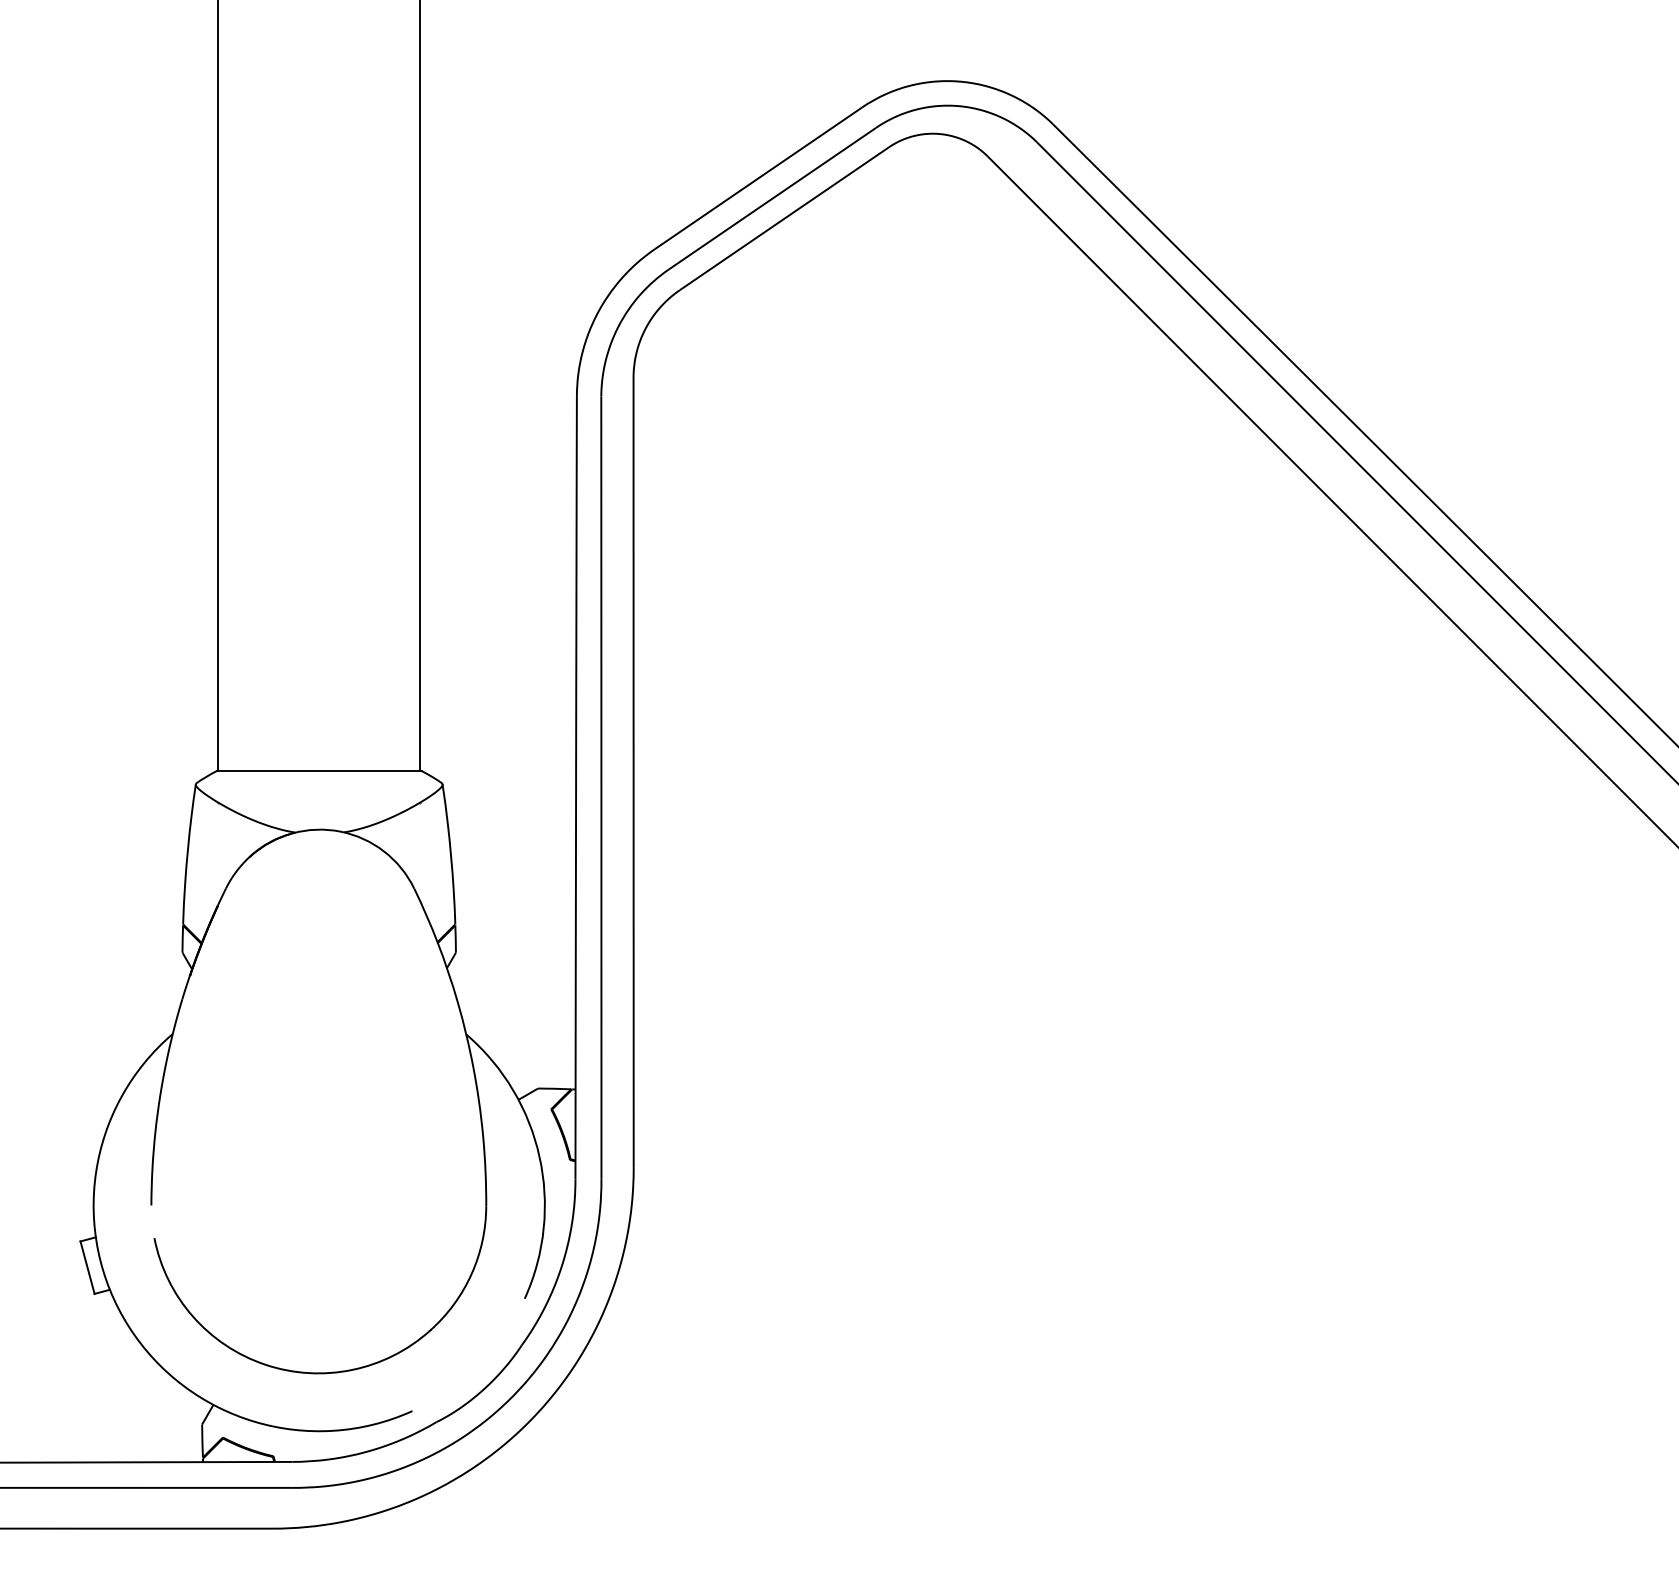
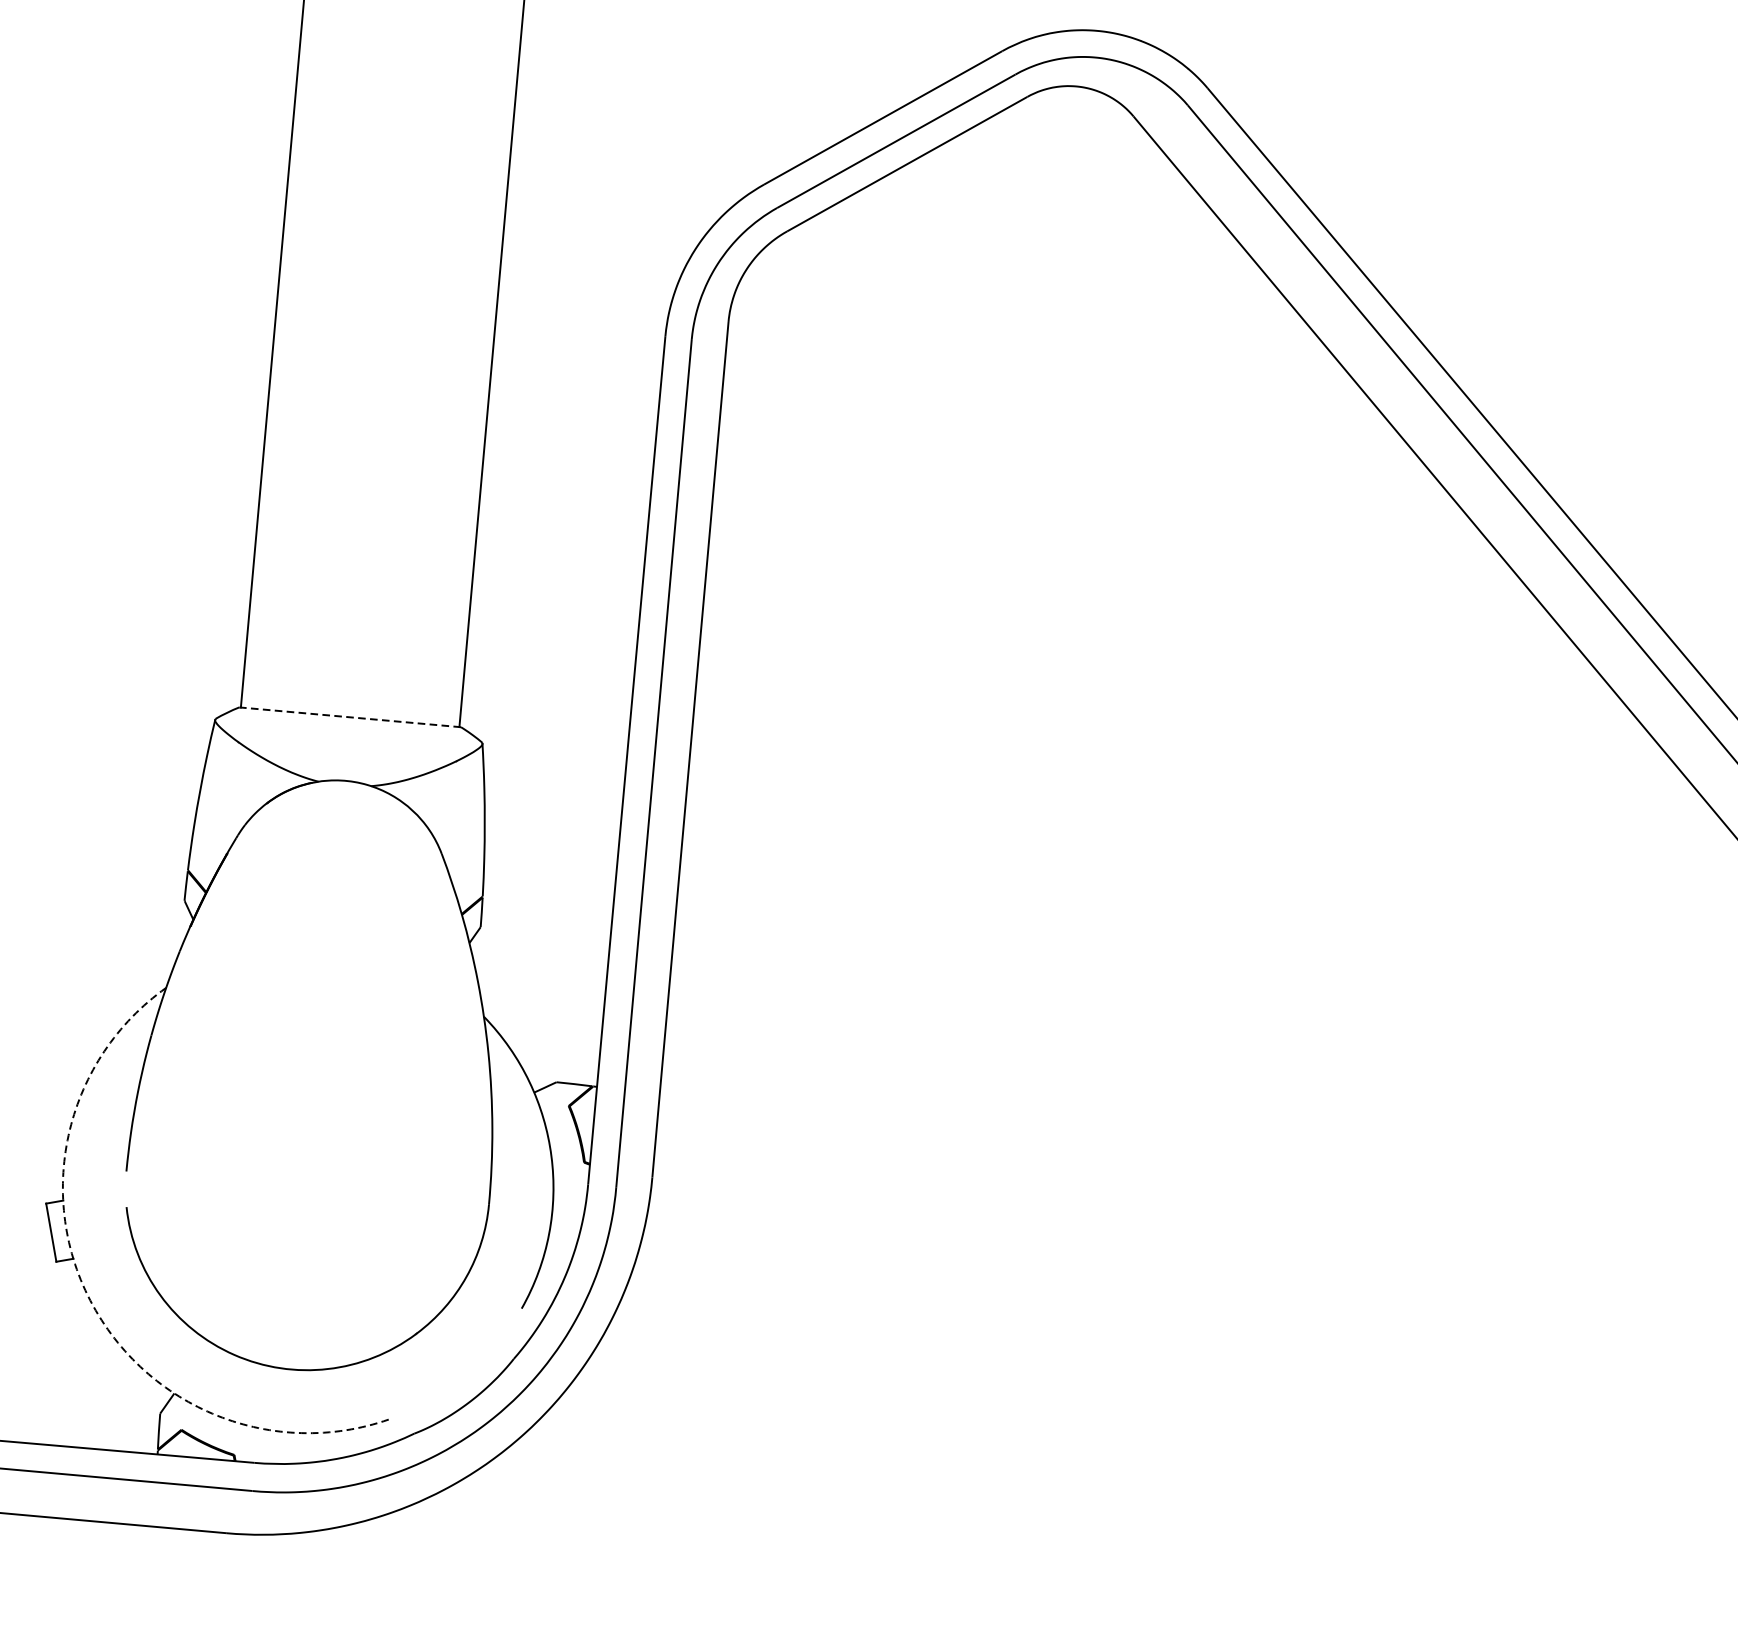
line: (318, 771) -> (349, 717), solid -> dashed
arc: (128, 1326) -> (89, 1300), solid -> dashed

